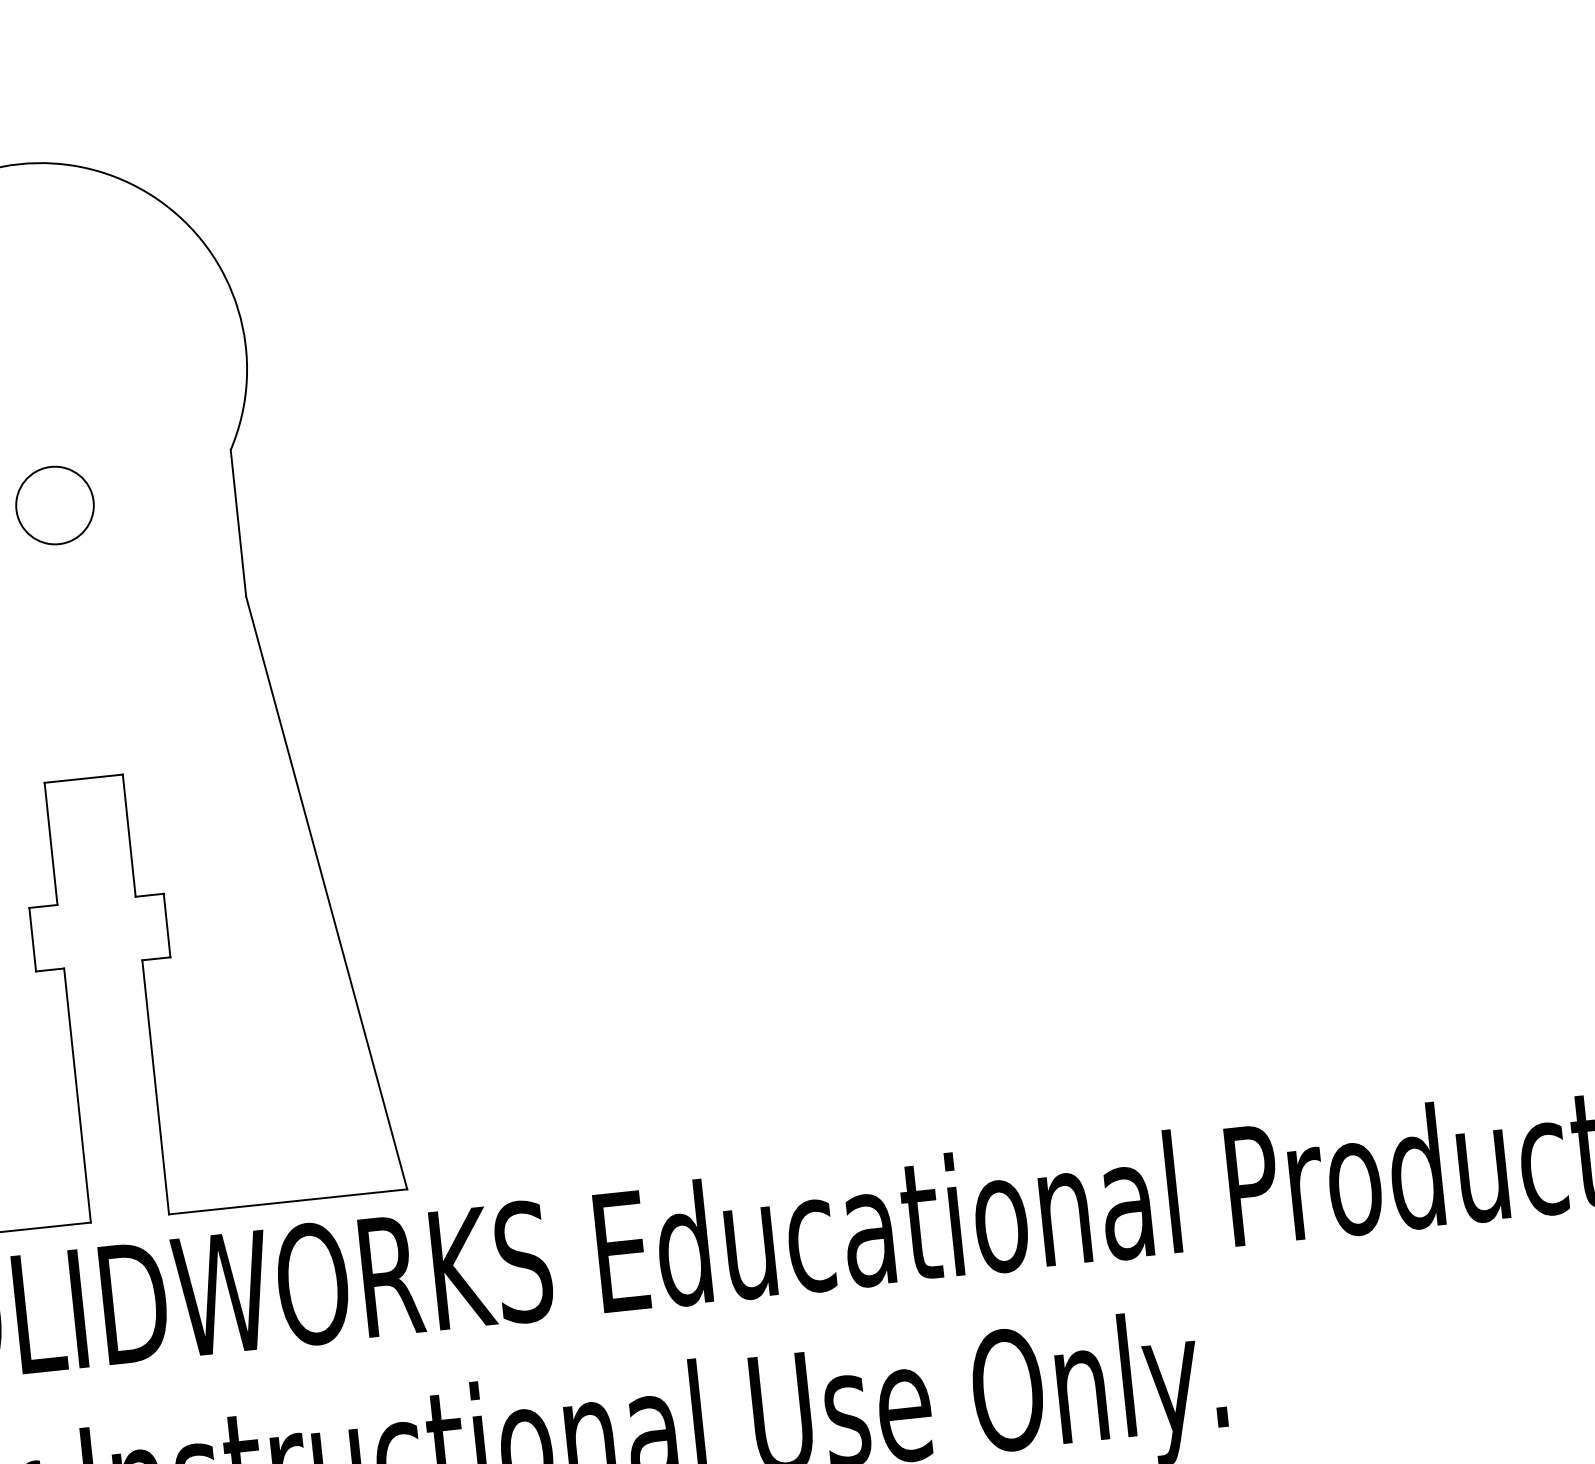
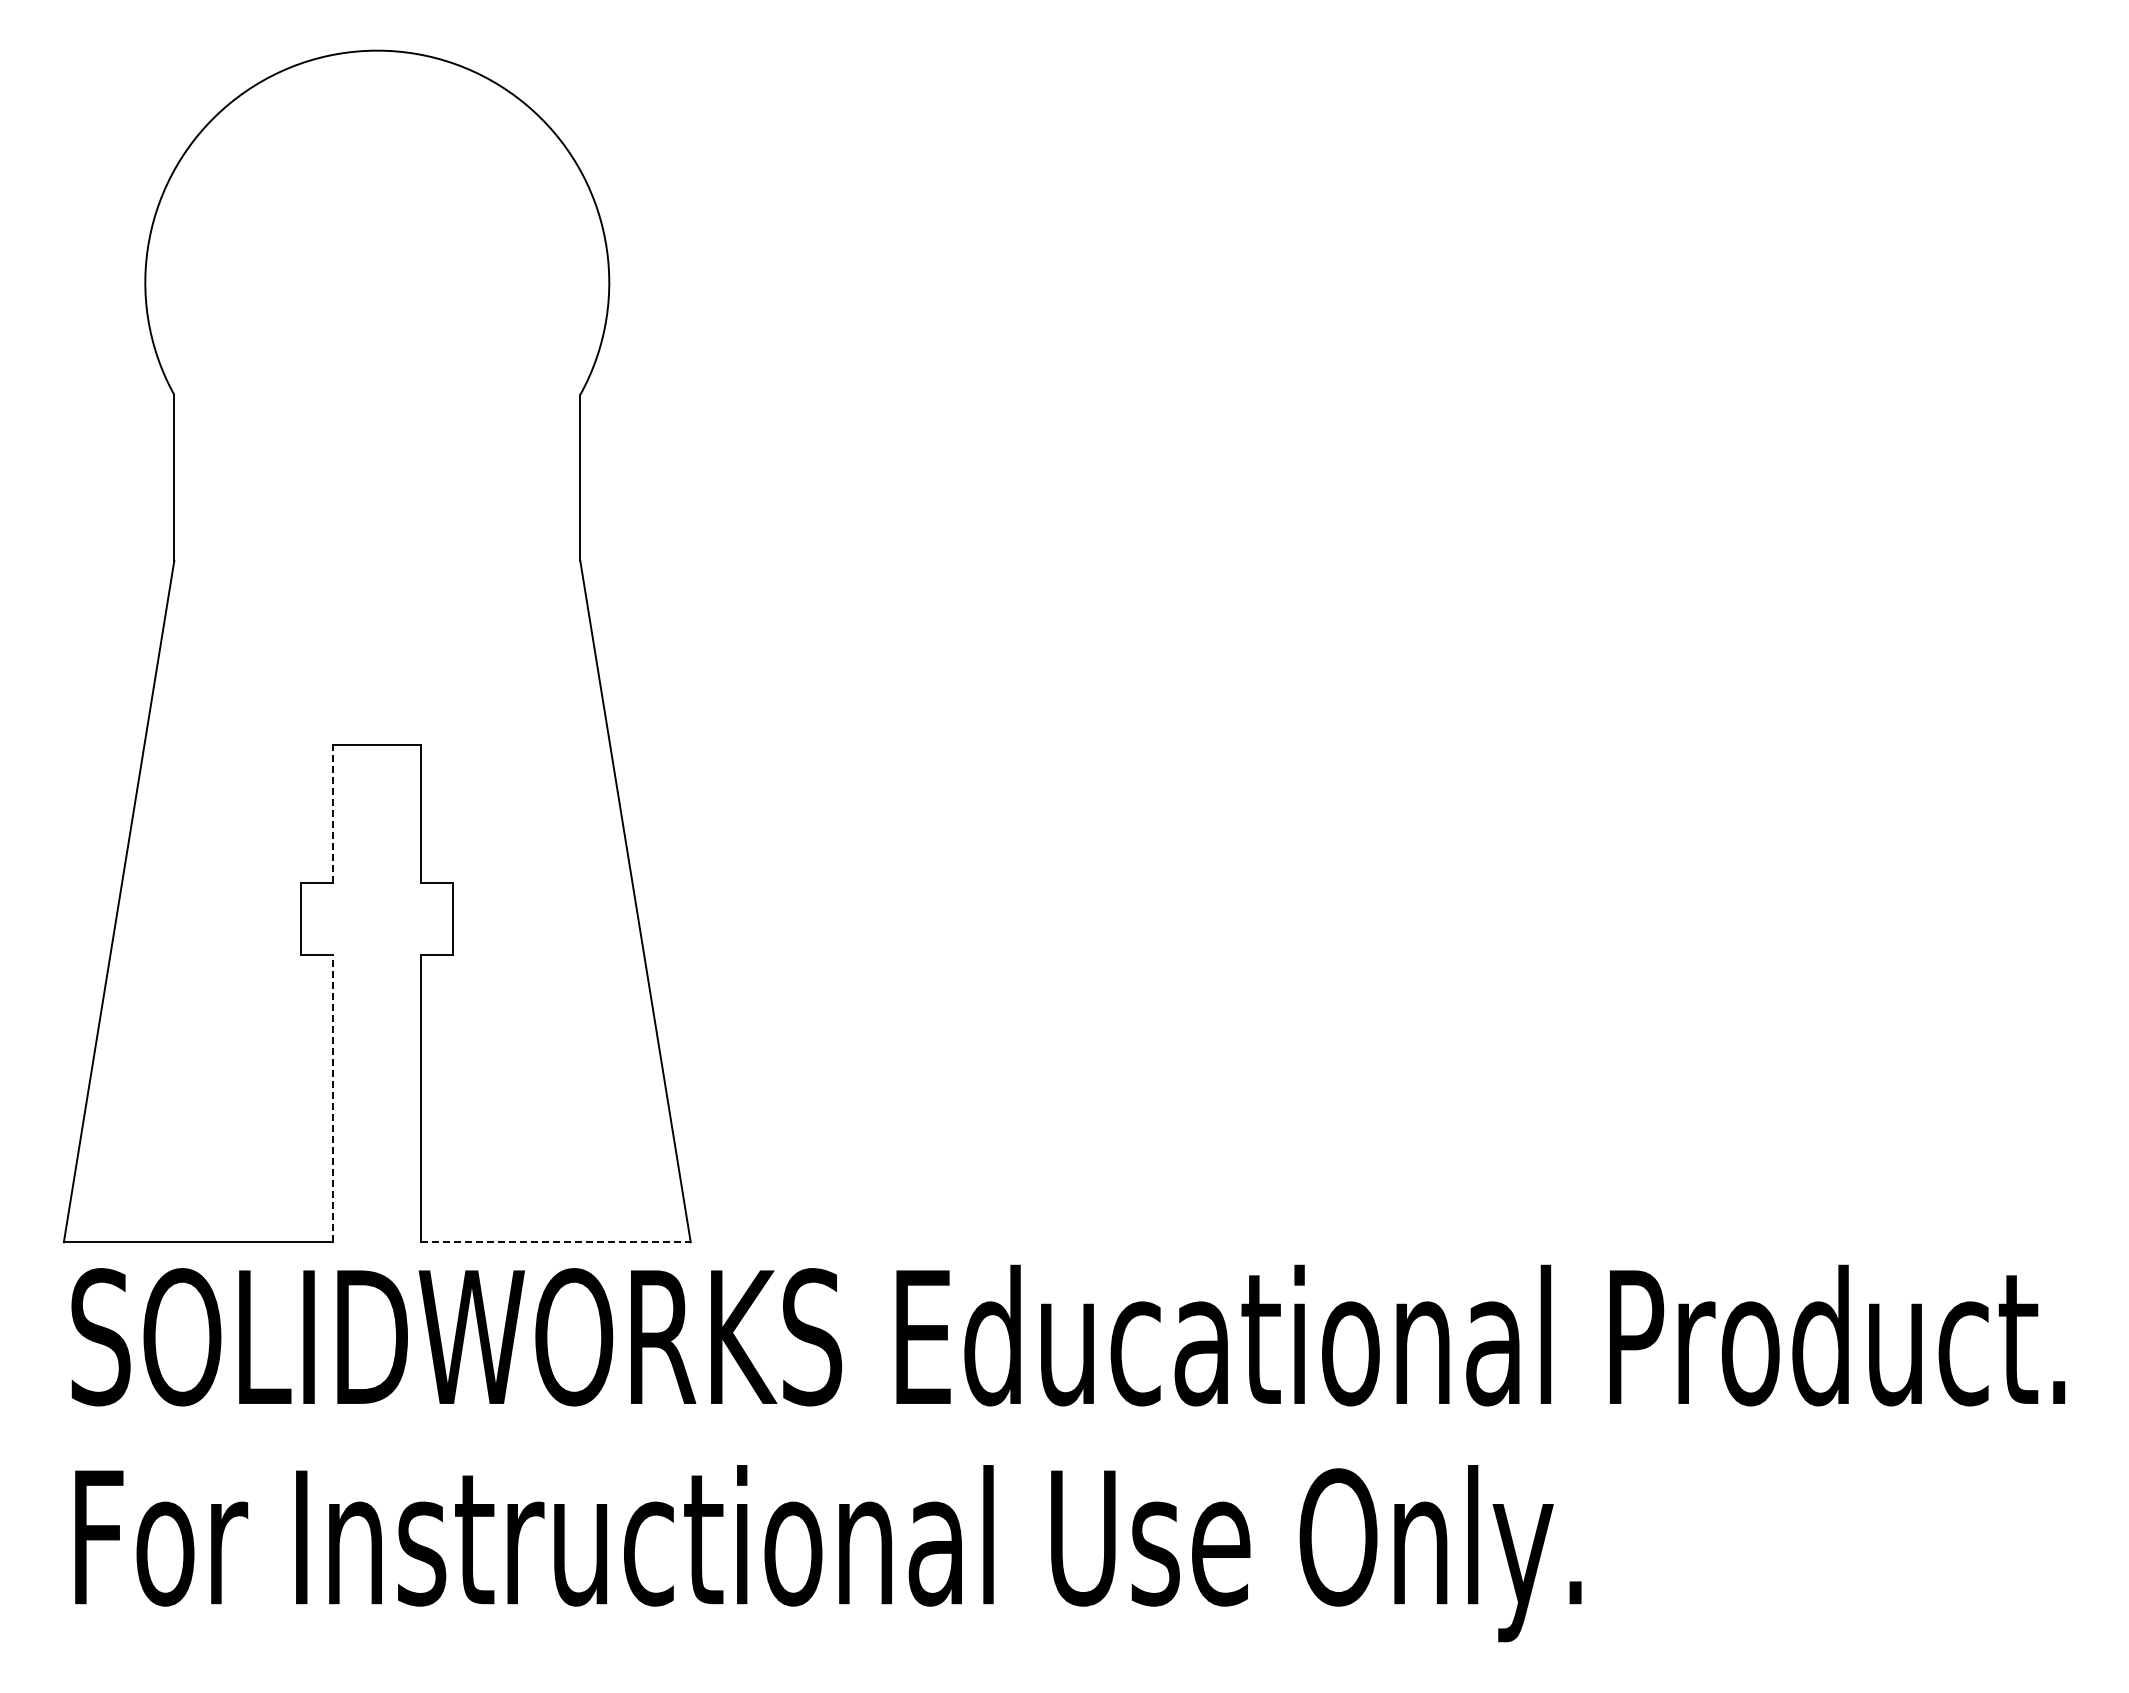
circle: (54, 504) -> (376, 435), removed
line: (51, 843) -> (333, 813), solid -> dashed
line: (77, 1095) -> (333, 1098), solid -> dashed
line: (288, 1202) -> (556, 1242), solid -> dashed

